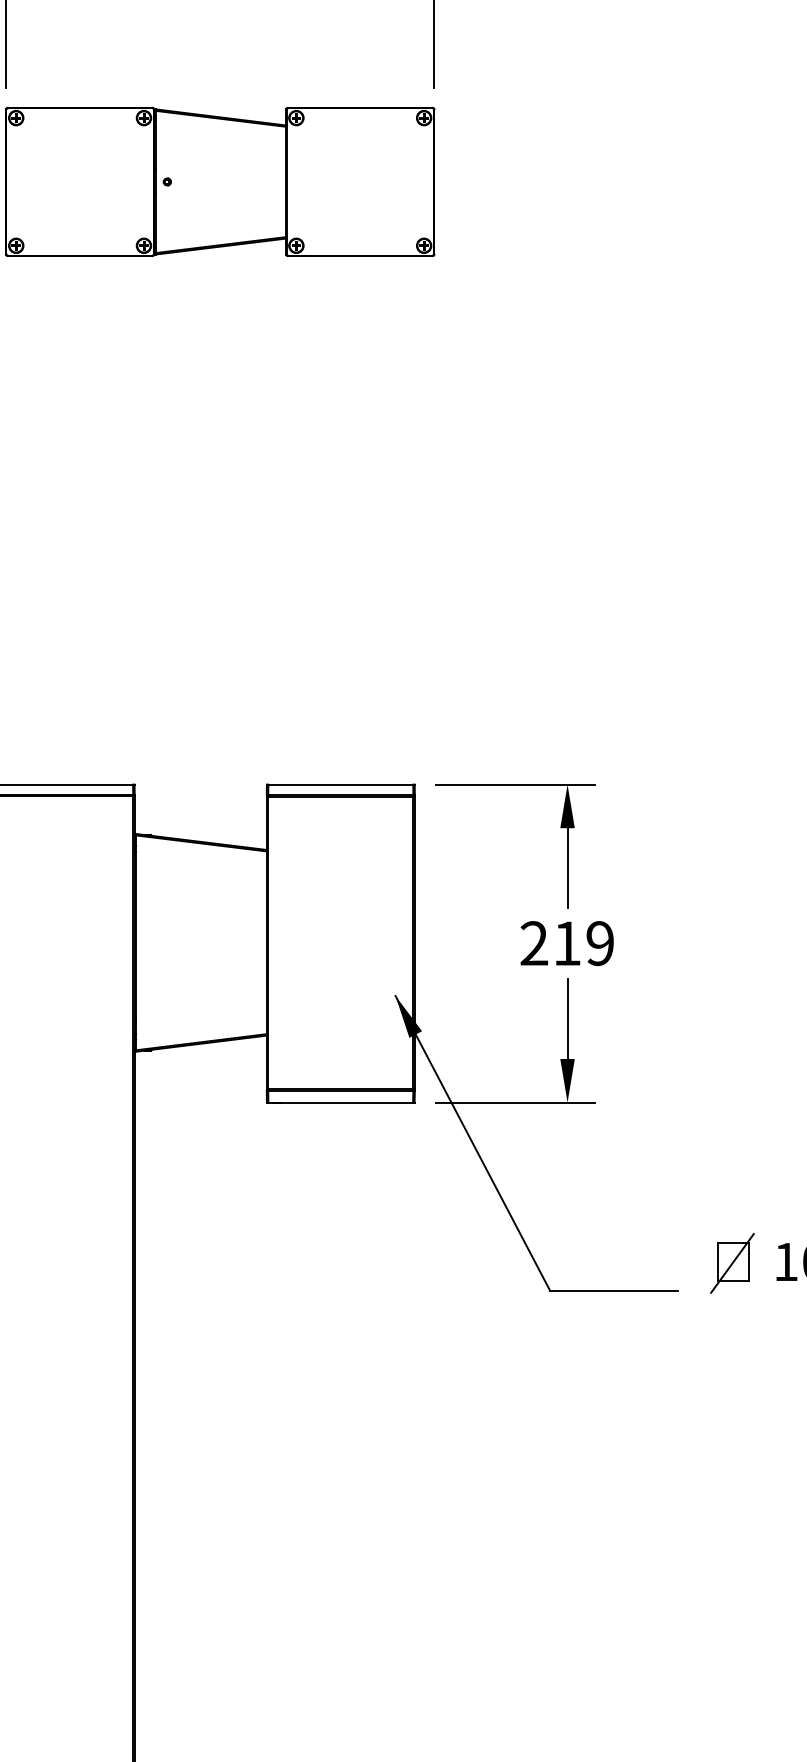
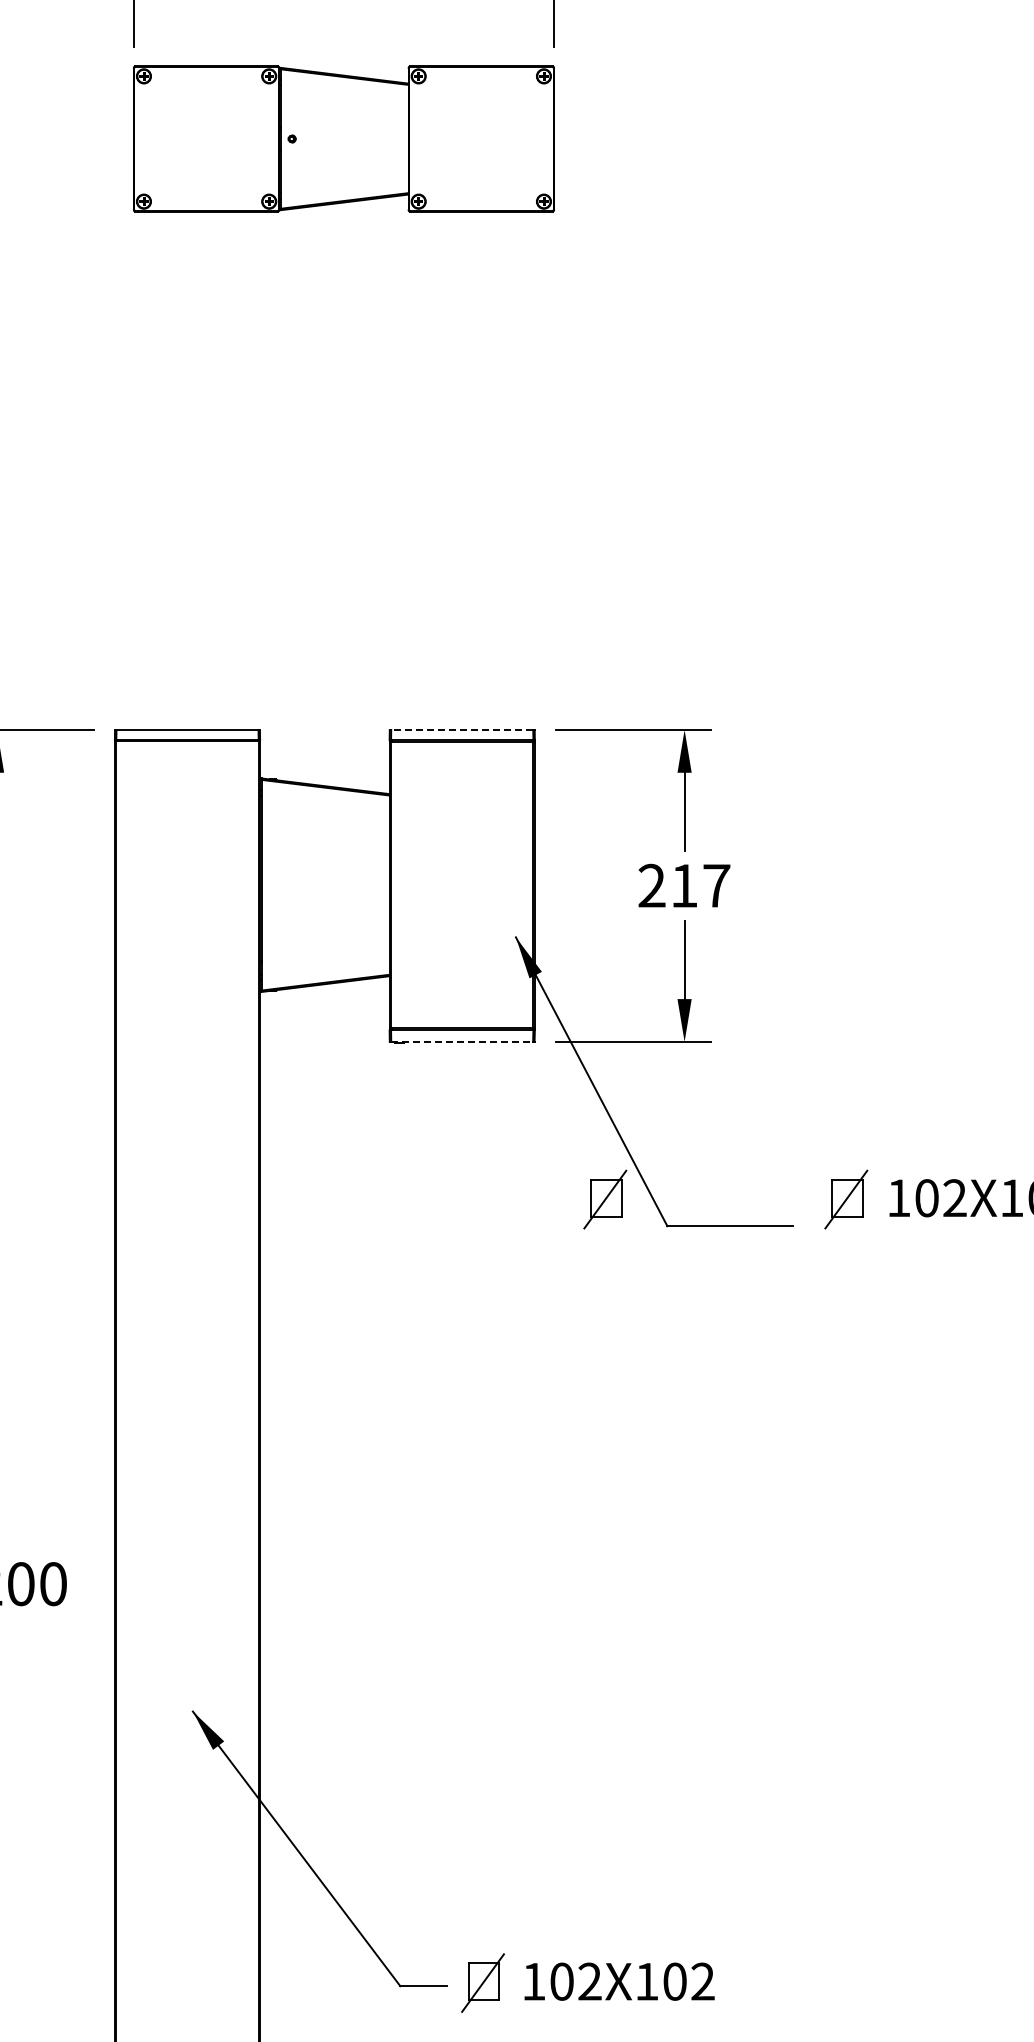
line: (340, 785) -> (461, 730), solid -> dashed
text: (600, 943) -> (716, 885), 219 -> 217
line: (341, 1102) -> (462, 1041), solid -> dashed
part: (486, 1263) -> (605, 1199), added

